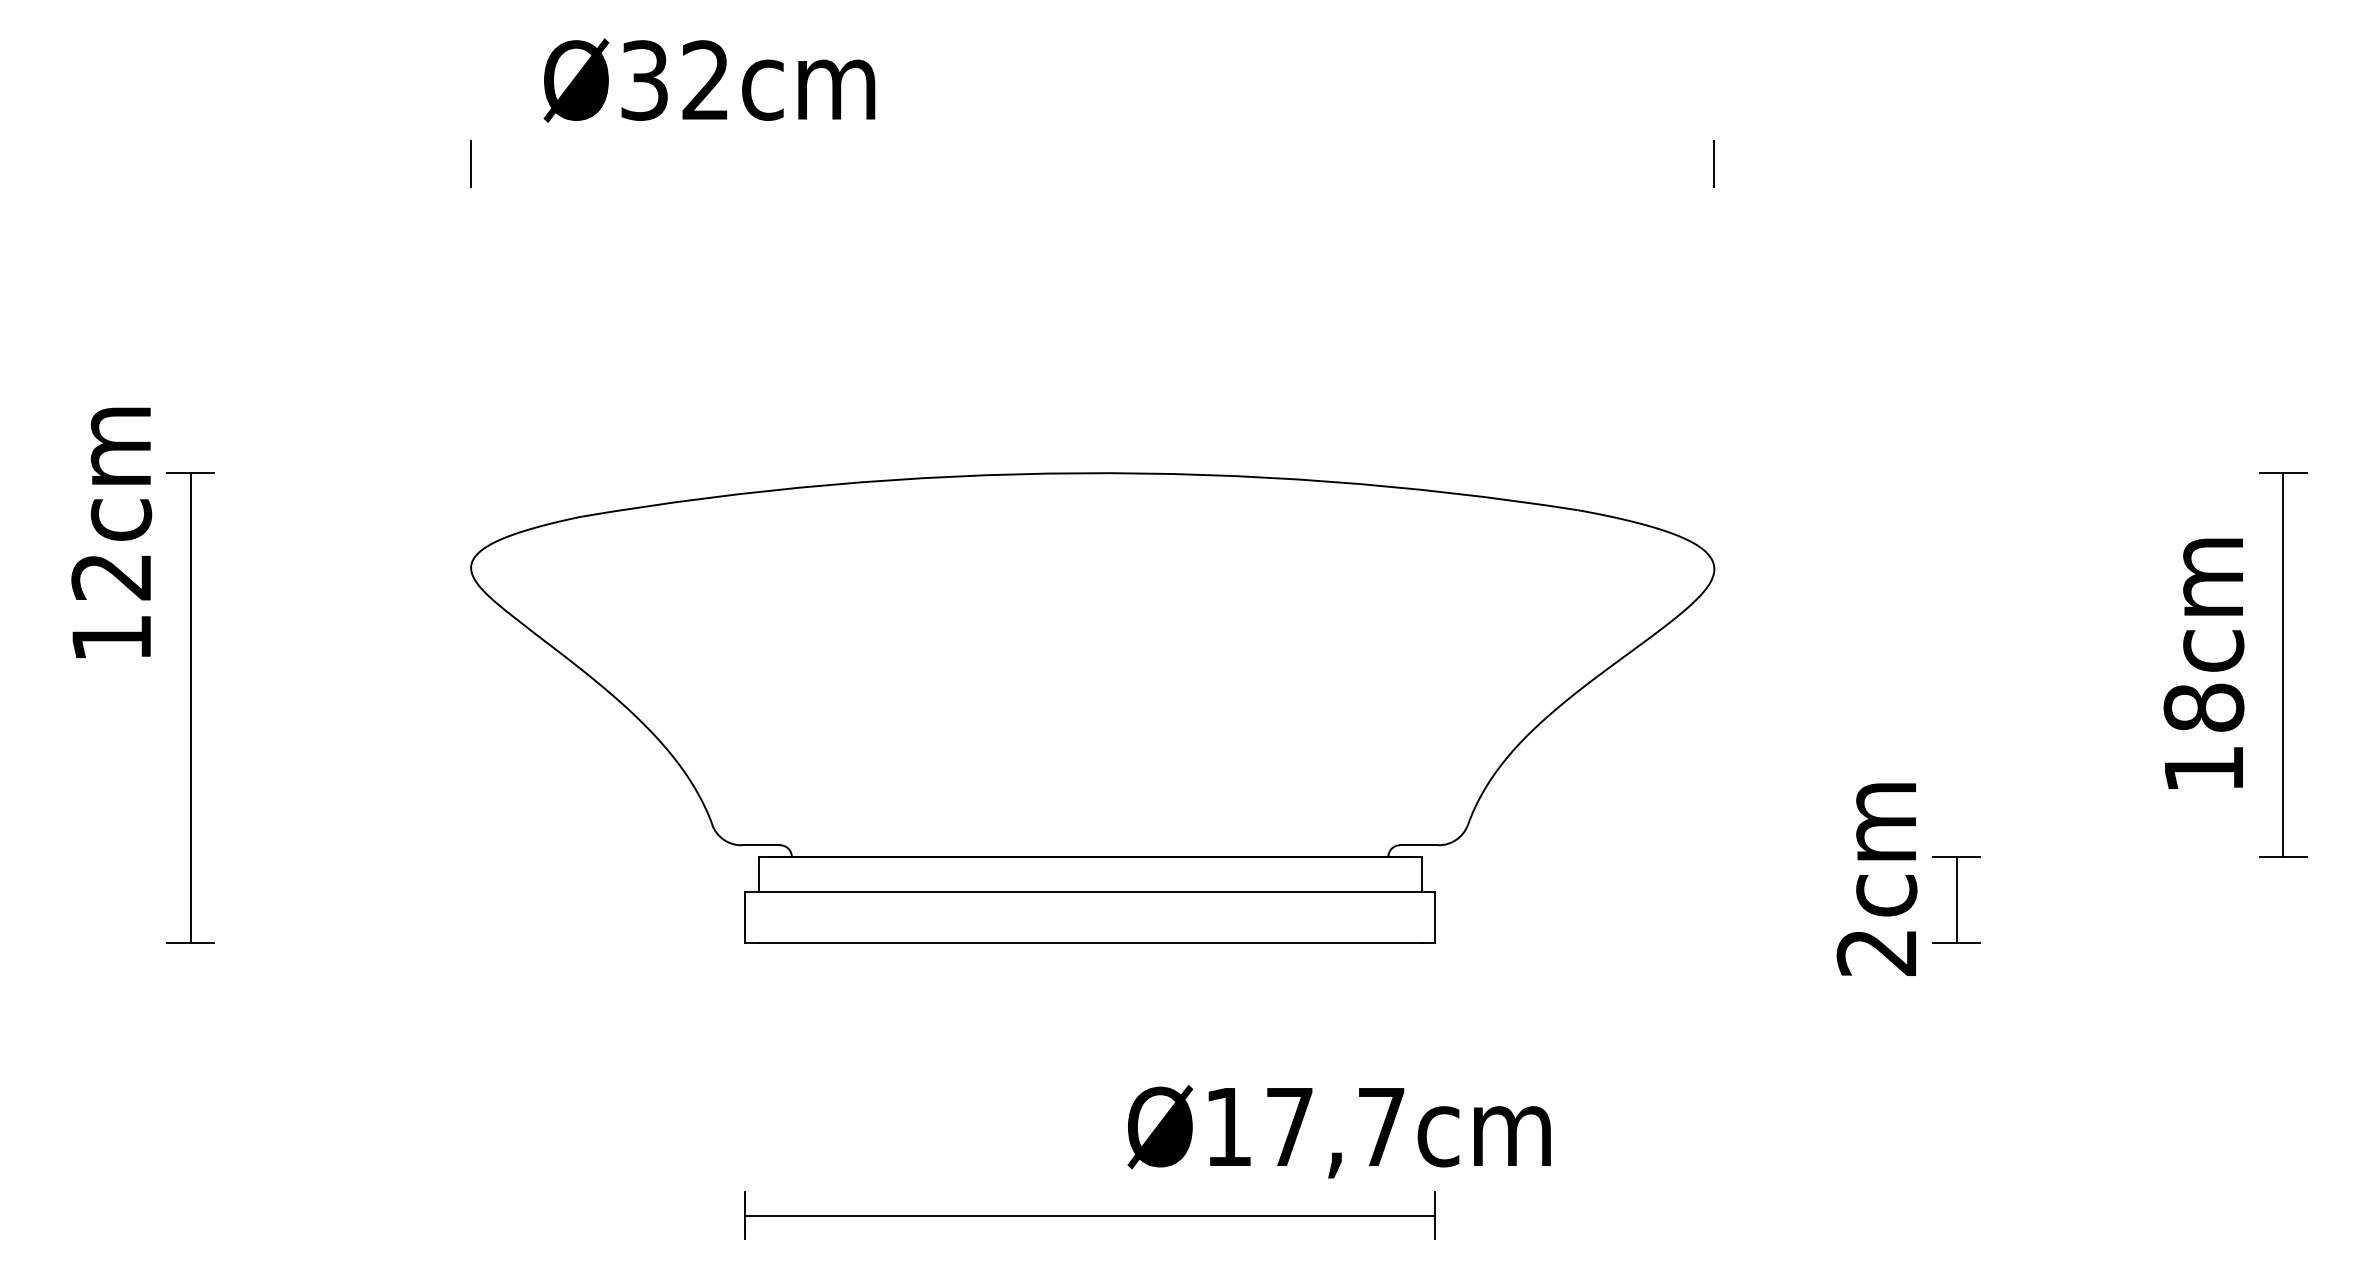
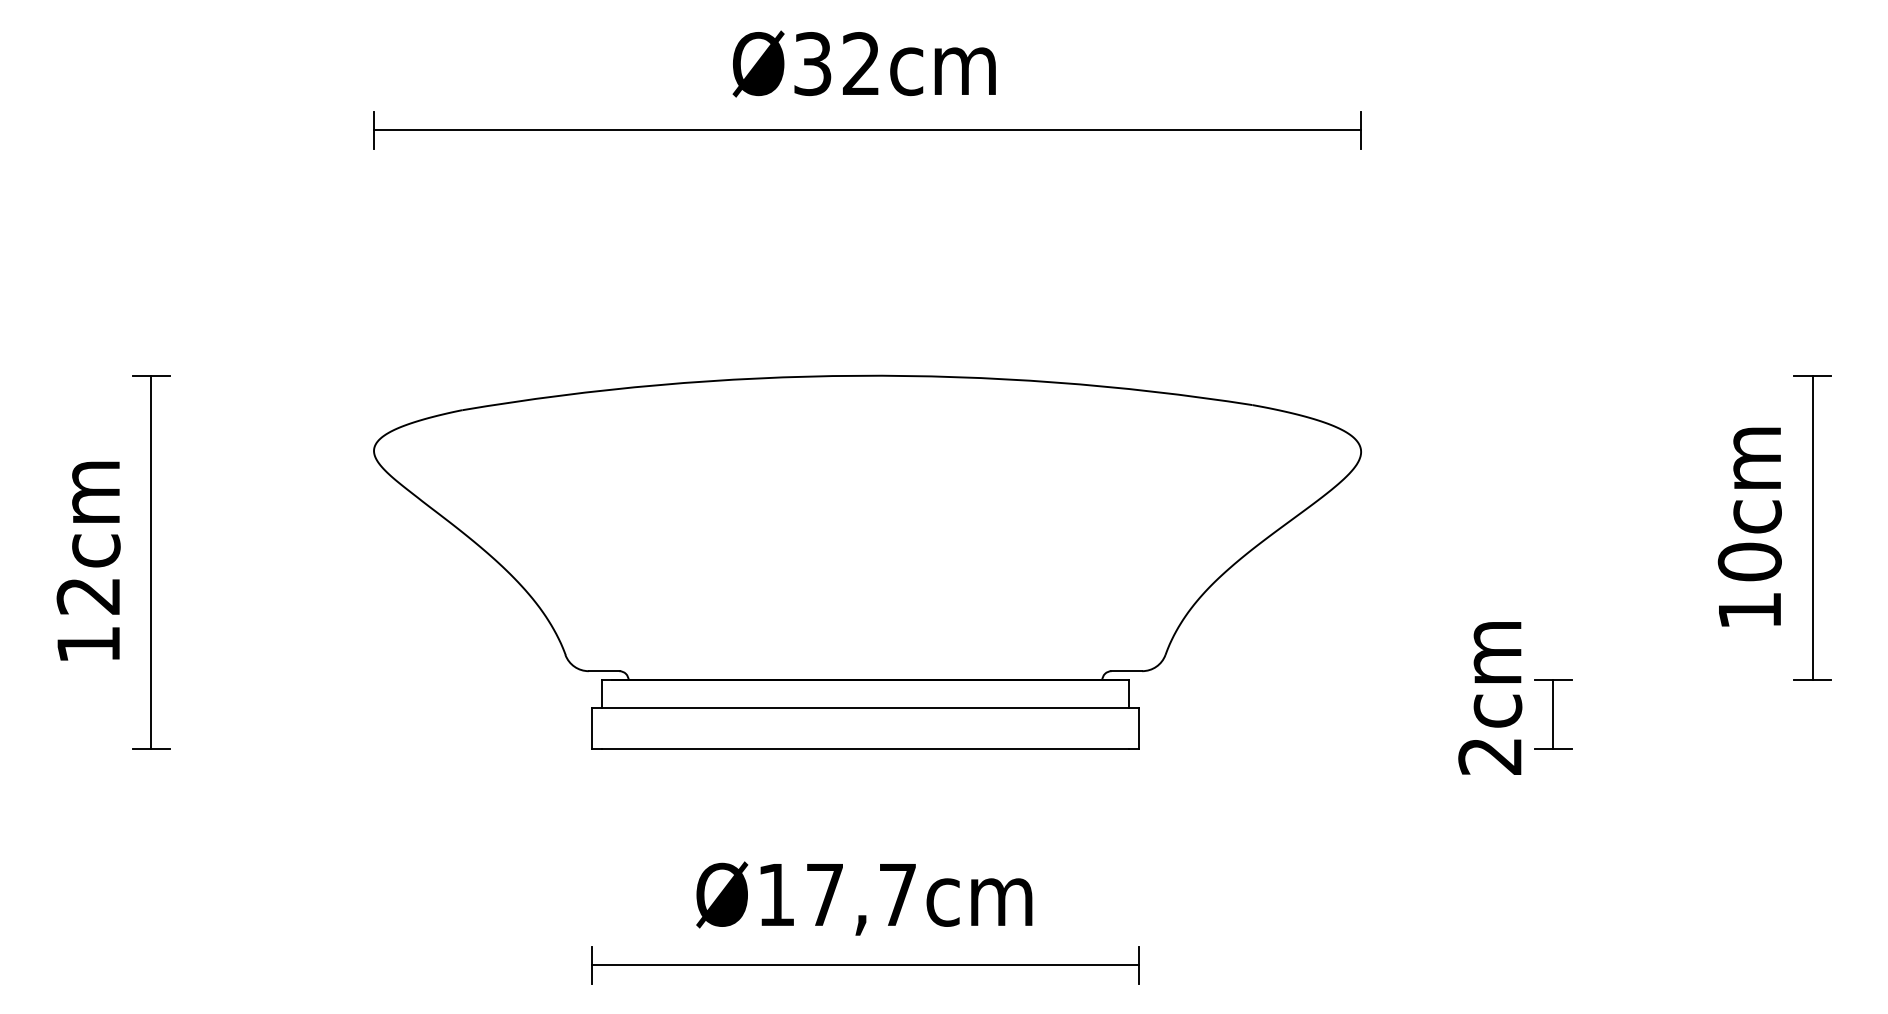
text: (708, 79) -> (863, 63), moved
line: (1092, 164) -> (867, 130), added
text: (111, 532) -> (88, 560), moved
text: (2203, 707) -> (1749, 561), 18cm -> 10cm
text: (1339, 1131) -> (864, 898), moved

